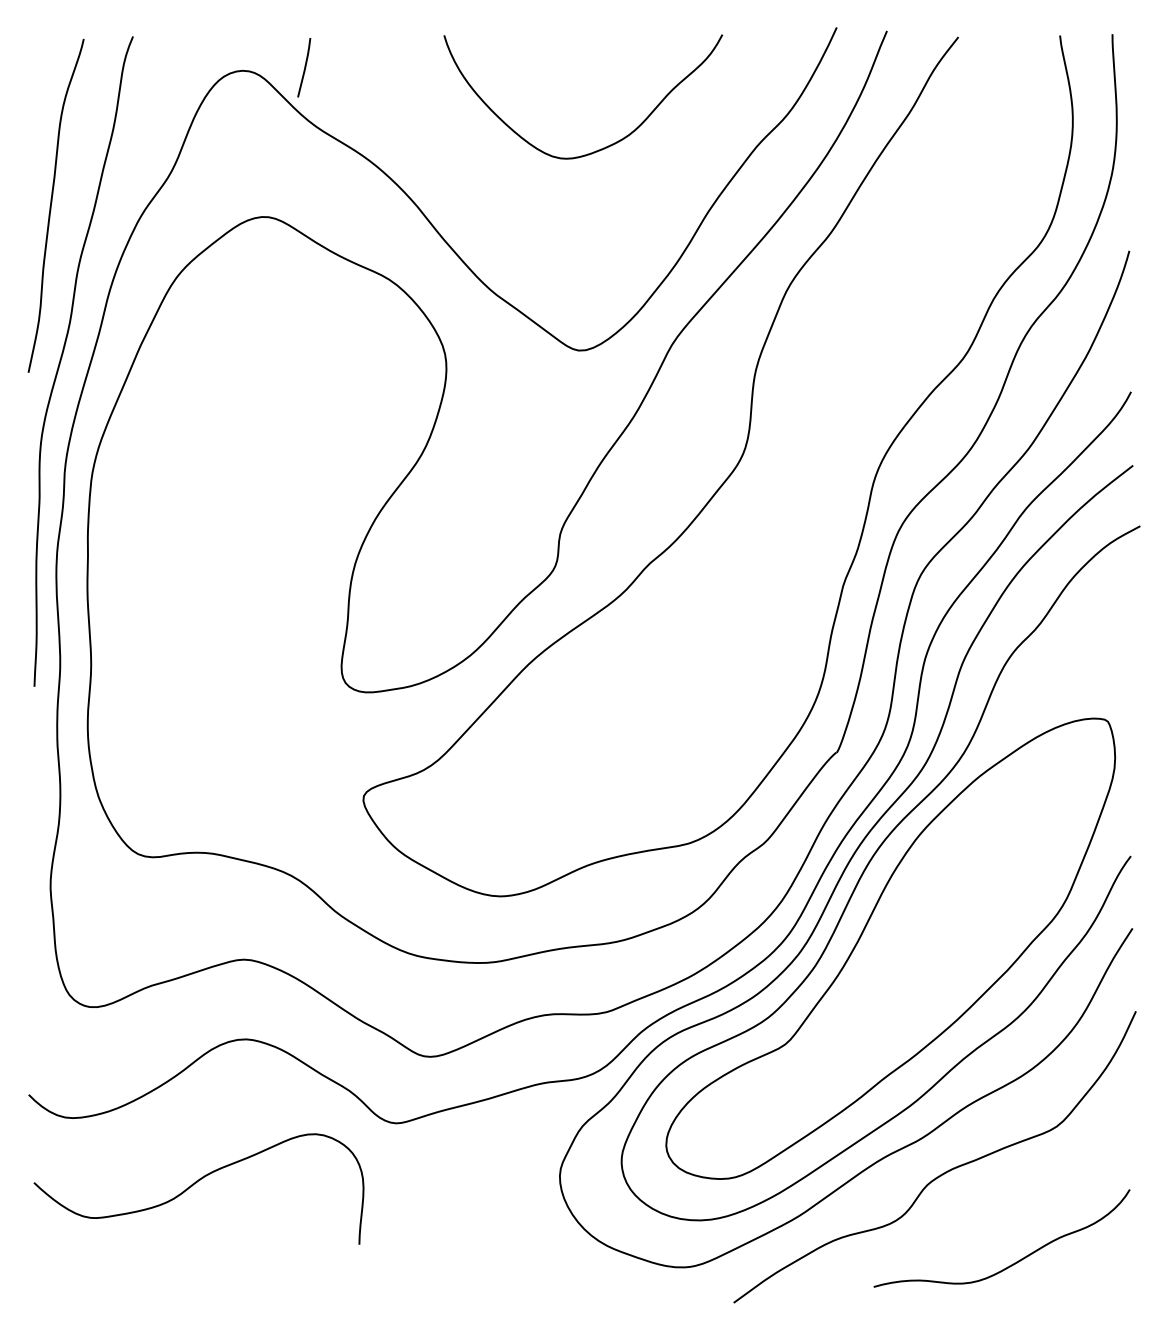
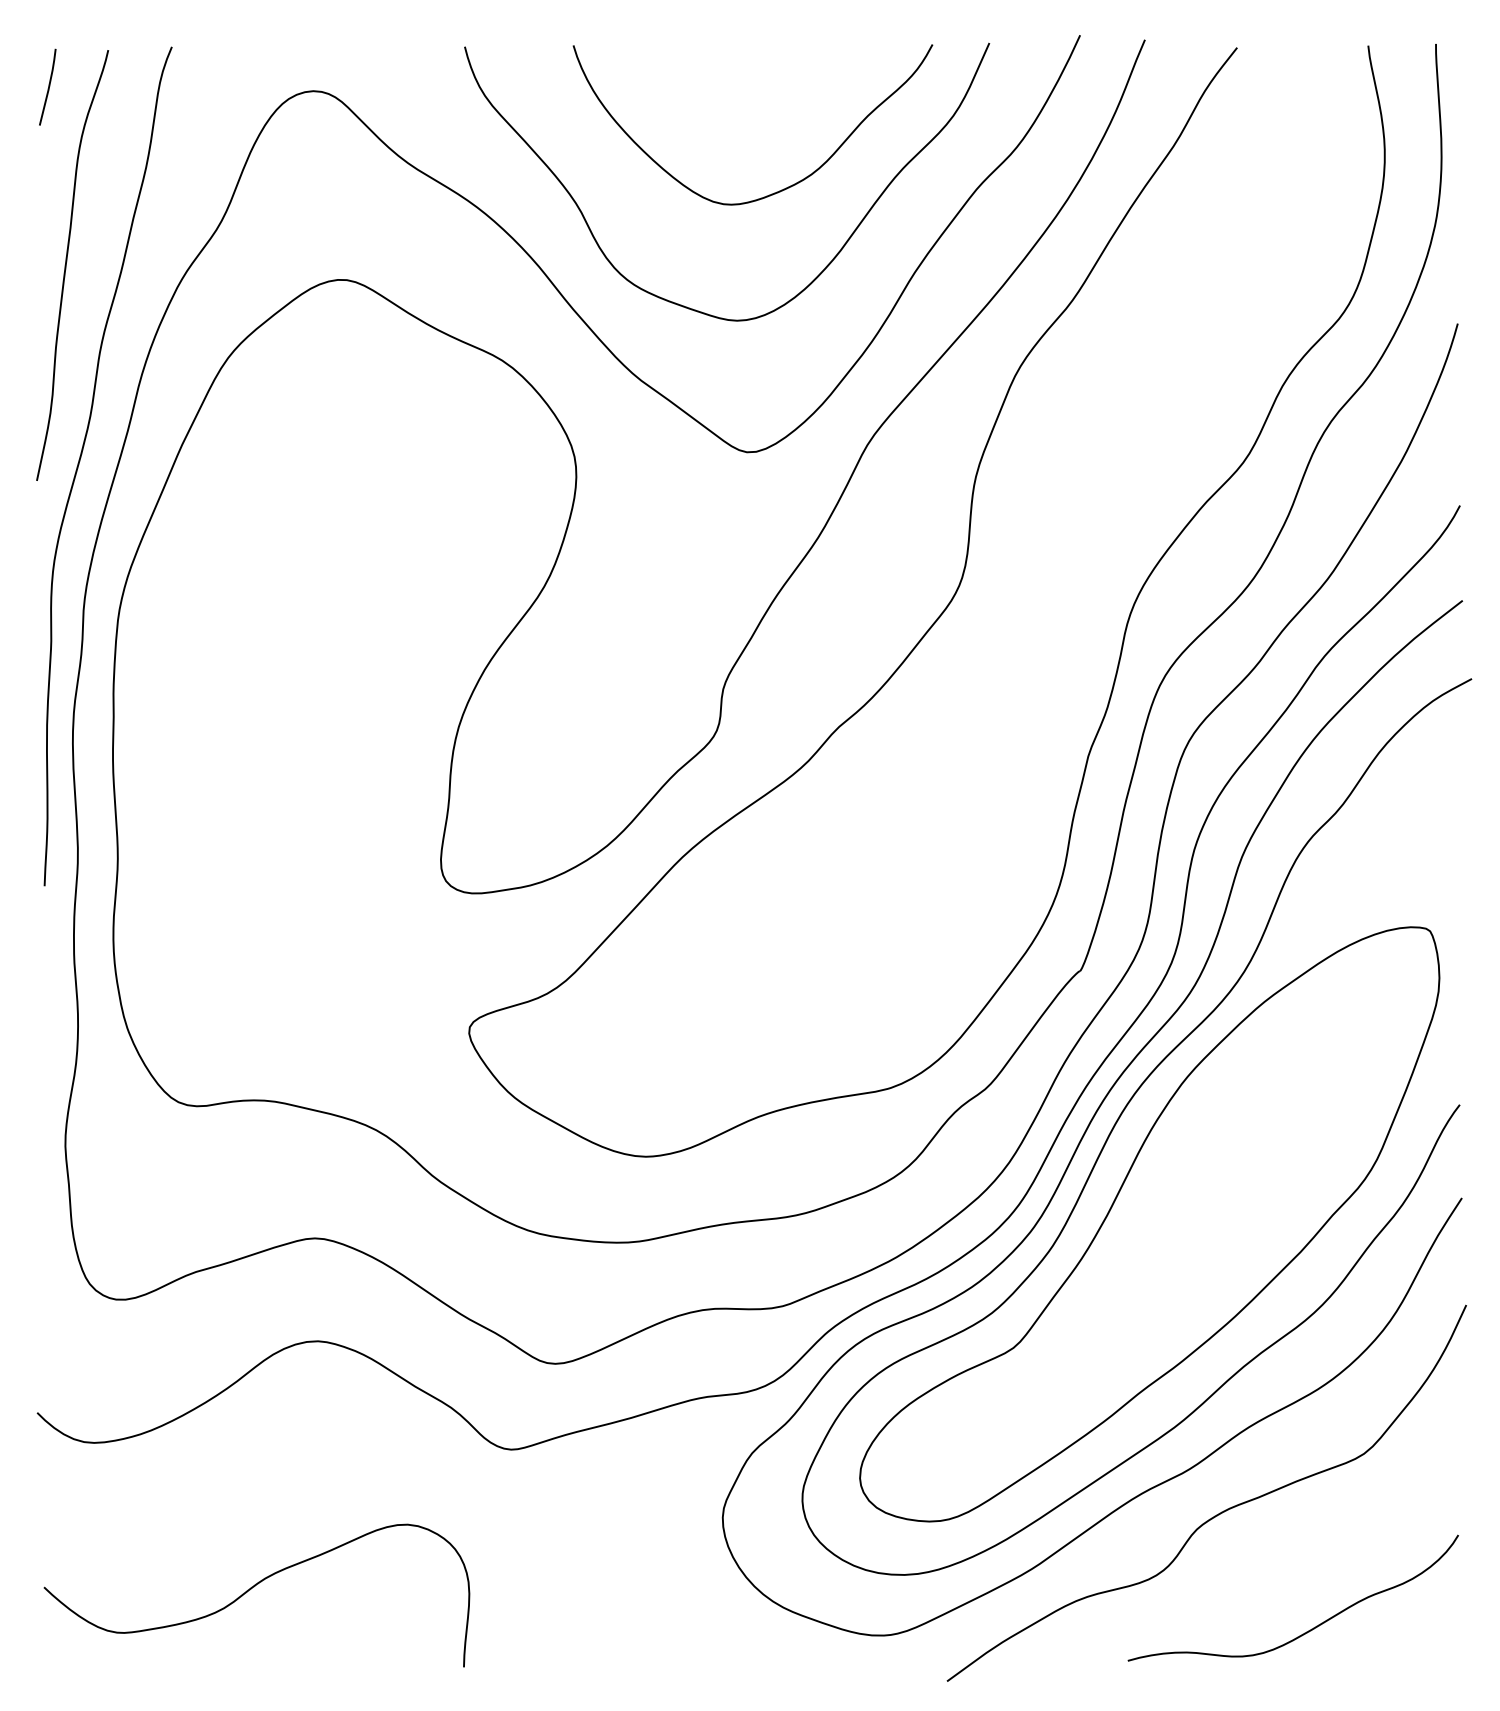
line: (304, 67) -> (48, 86), moved
curve: (639, 206) -> (825, 266), added
curve: (194, 1184) -> (251, 1589), moved

